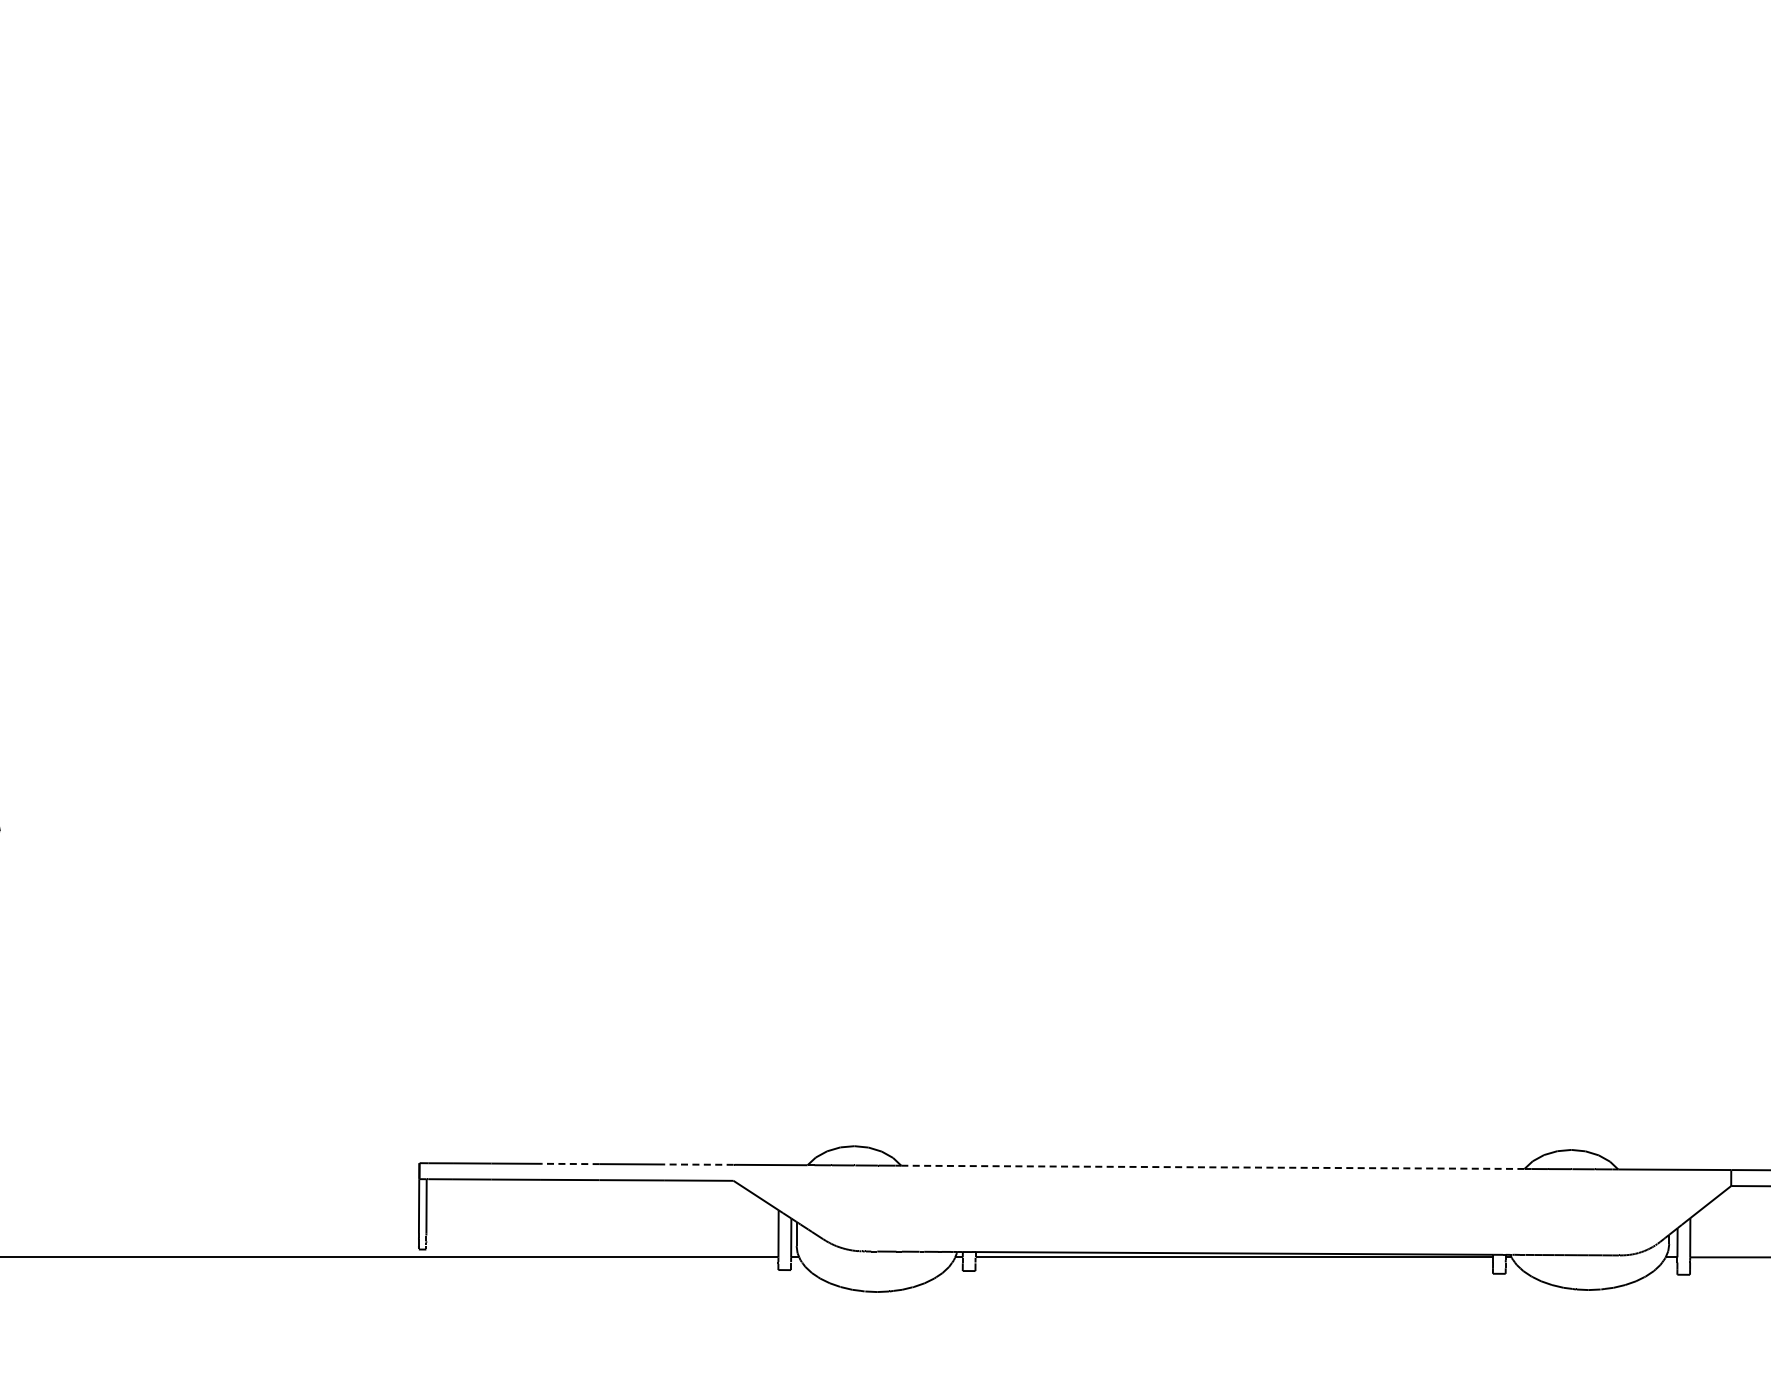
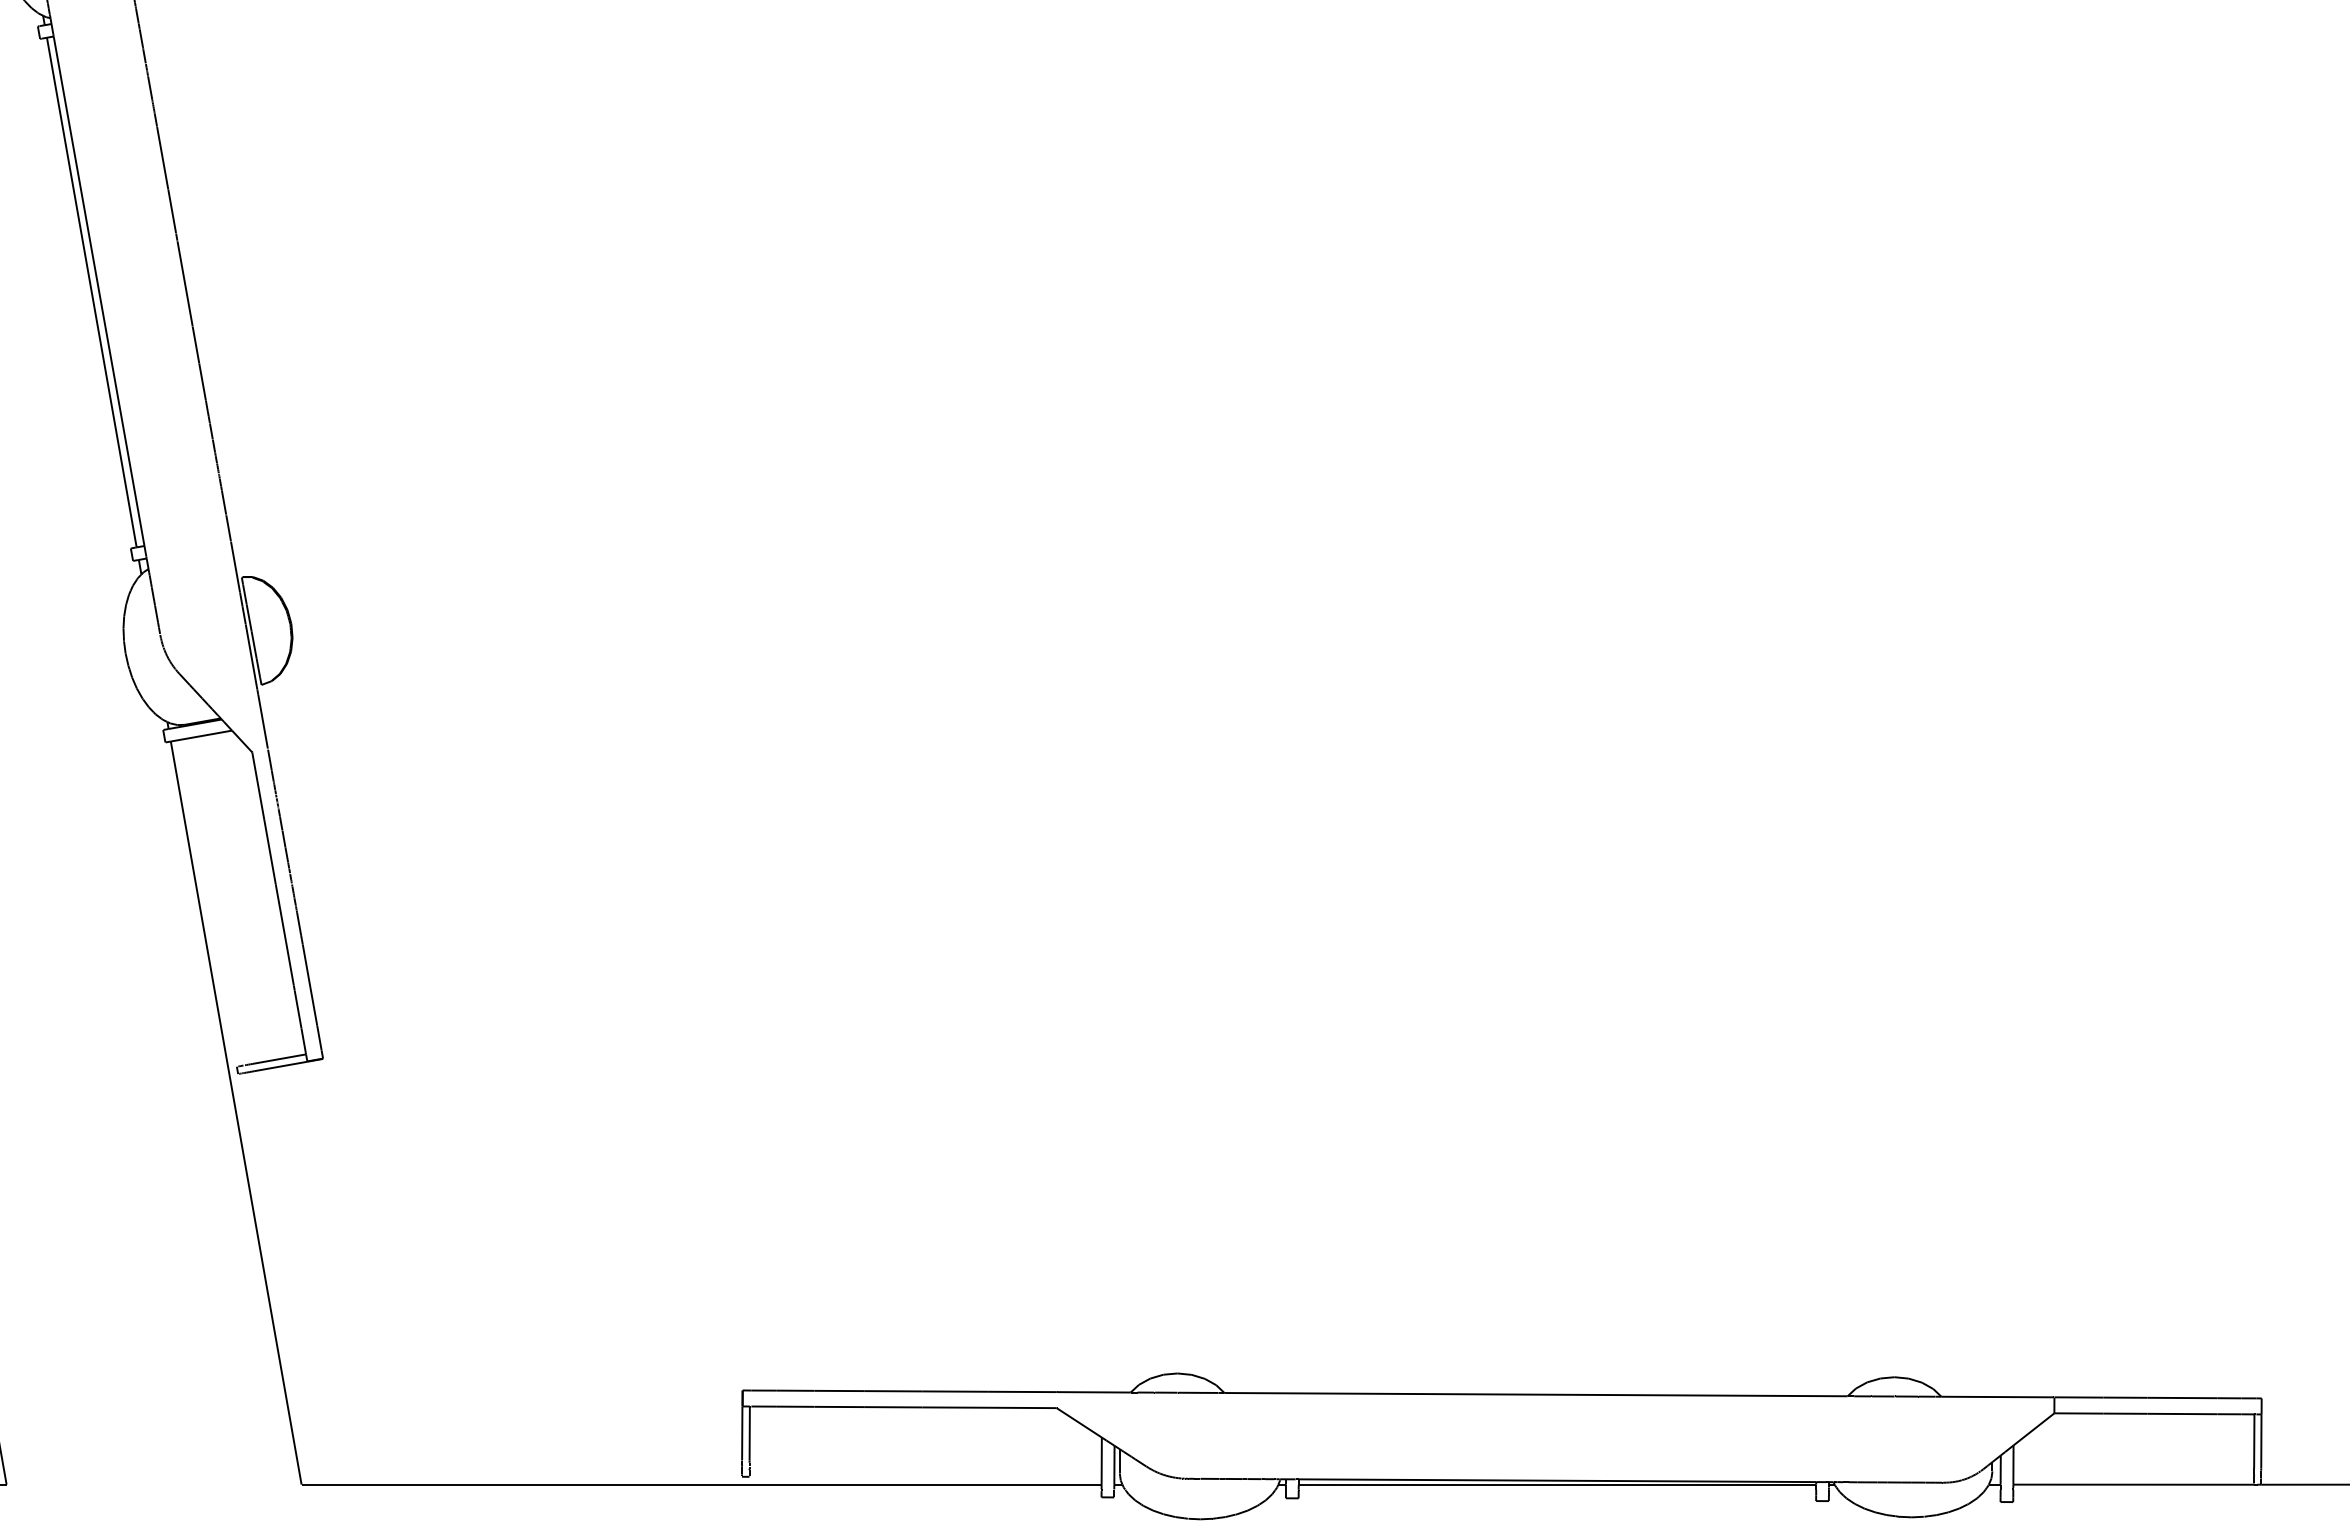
line: (570, 1164) -> (893, 1391), dashed -> solid
line: (698, 1164) -> (1021, 1391), dashed -> solid
line: (1213, 1167) -> (1536, 1394), dashed -> solid

